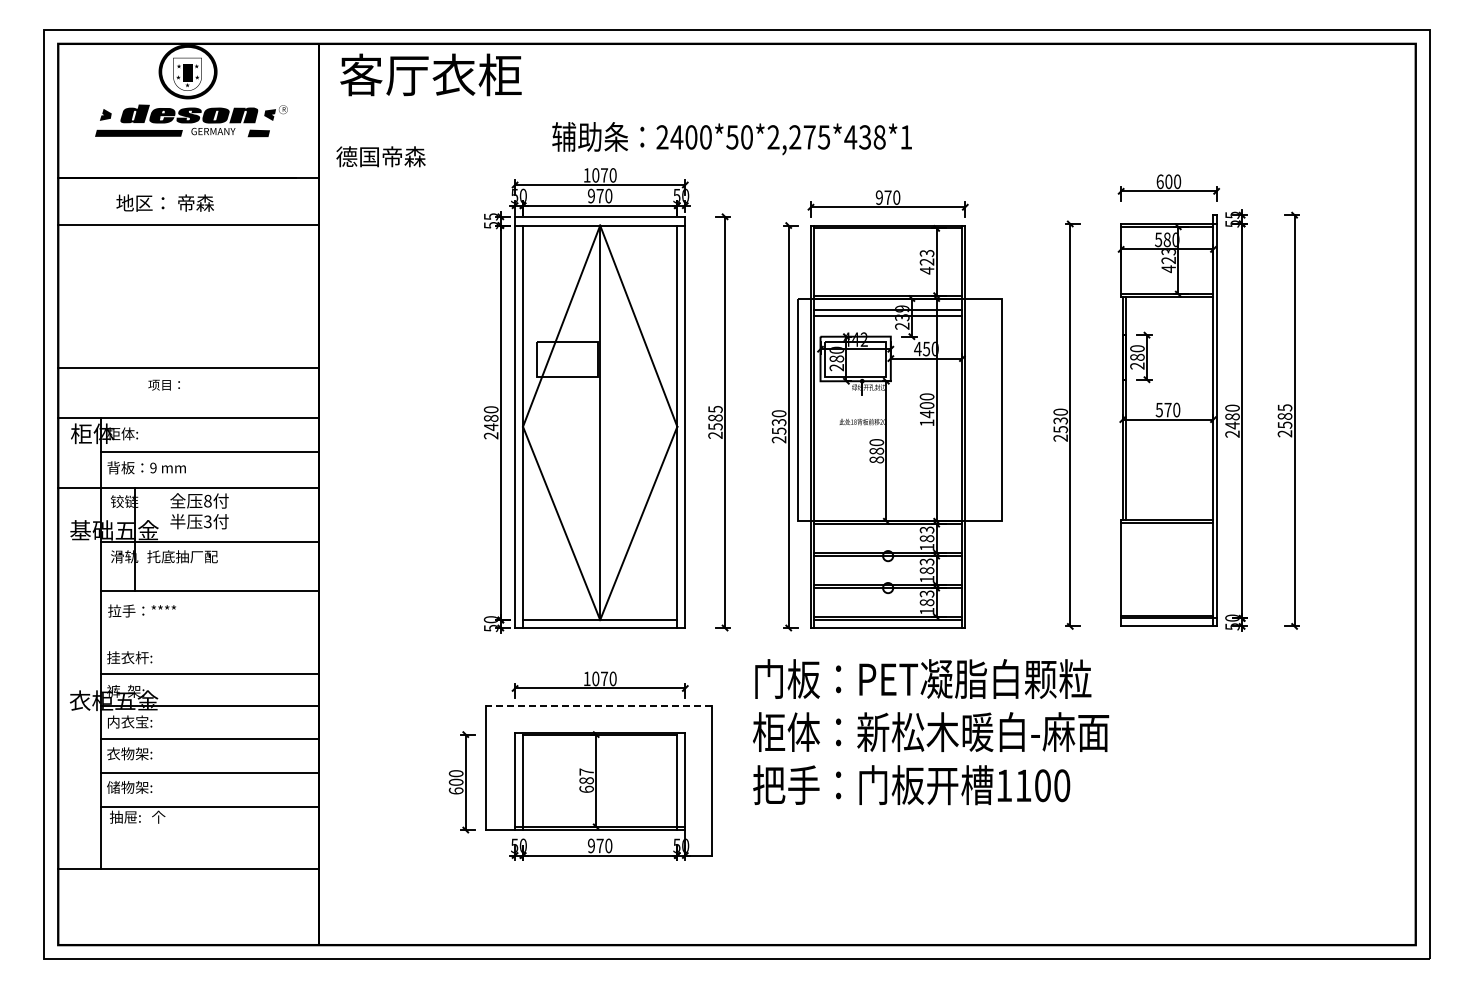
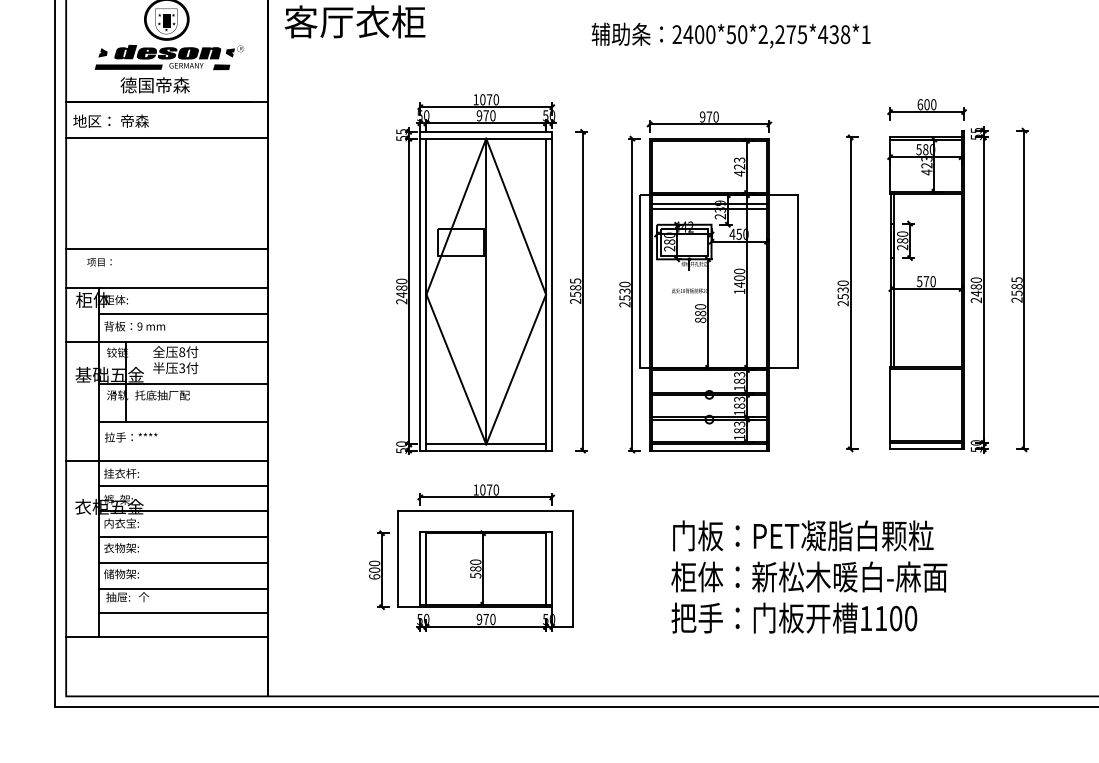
text: (731, 138) -> (730, 35), moved
text: (380, 156) -> (154, 85), moved
text: (164, 202) -> (110, 120), moved
text: (163, 384) -> (98, 261), moved
line: (188, 641) -> (167, 461), added
line: (599, 705) -> (485, 510), dashed -> solid
text: (931, 732) -> (809, 577), moved
text: (586, 780) -> (475, 568), 687 -> 580
line: (209, 837) -> (183, 612), added

